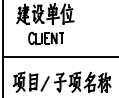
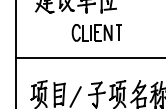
part: (45, 37) -> (95, 31), moved

